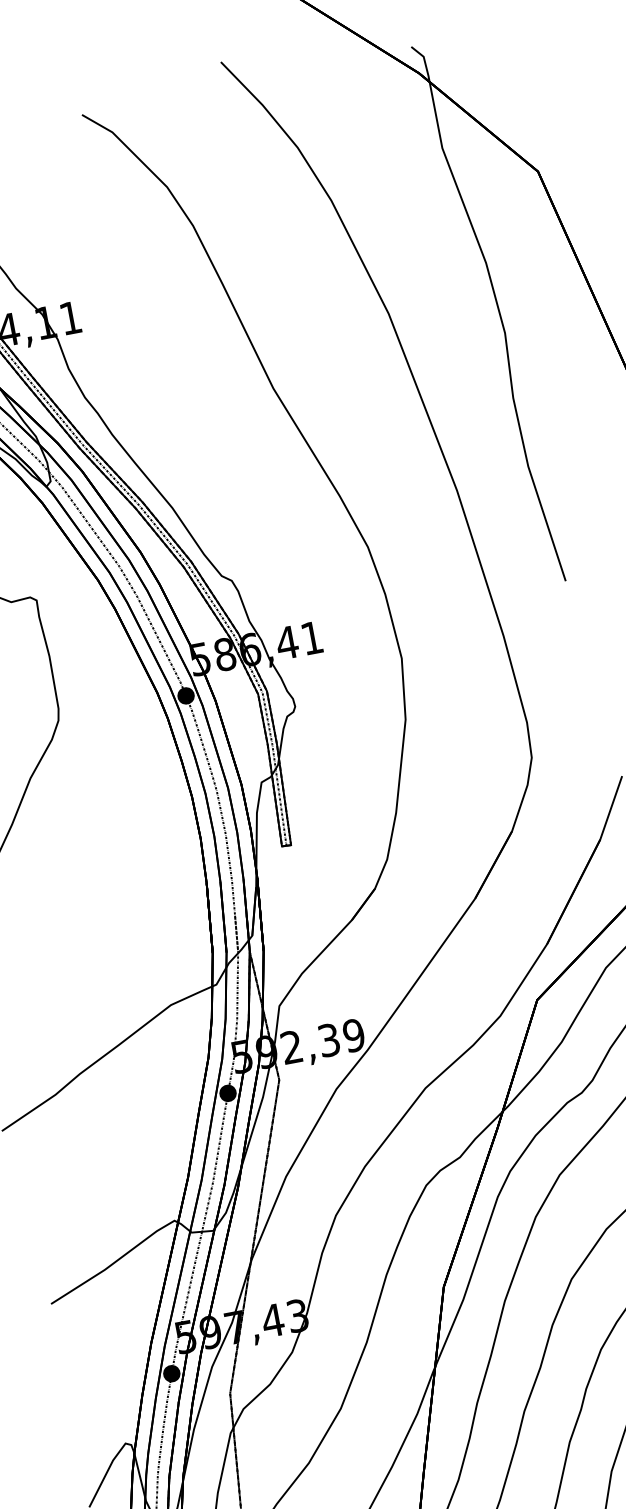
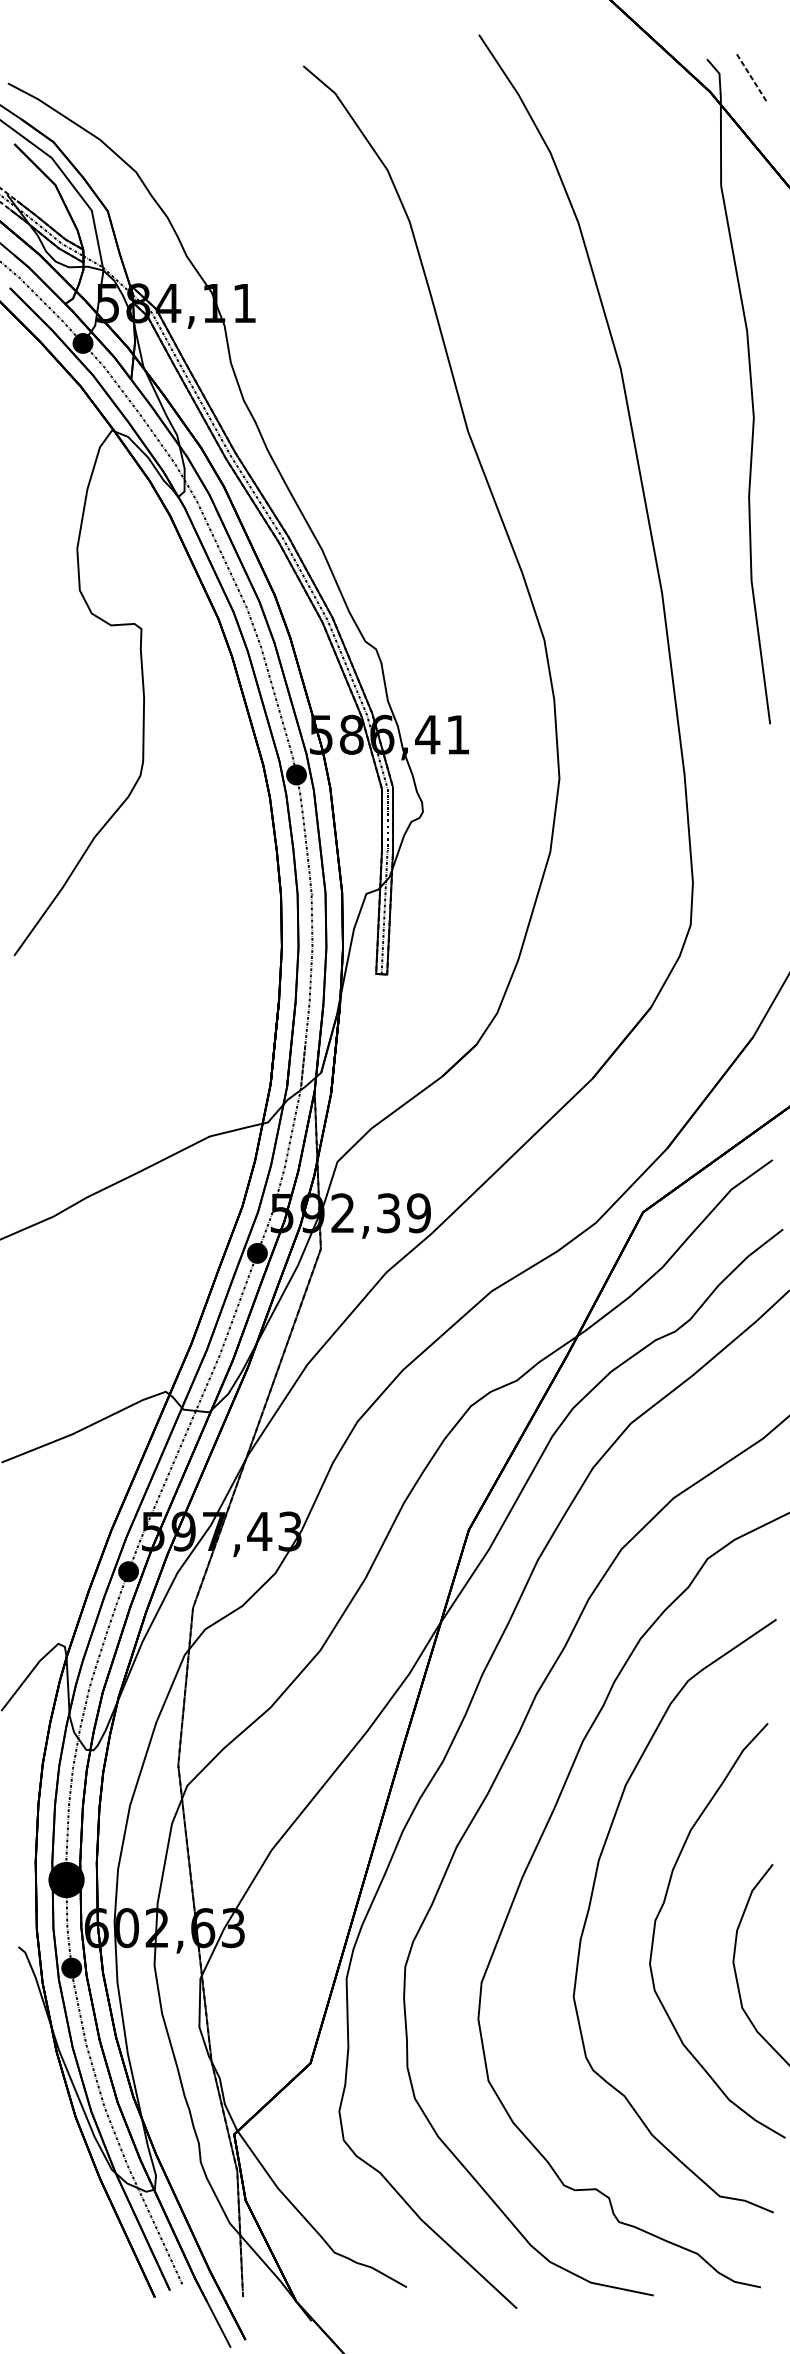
line: (450, 54) -> (751, 77), added

